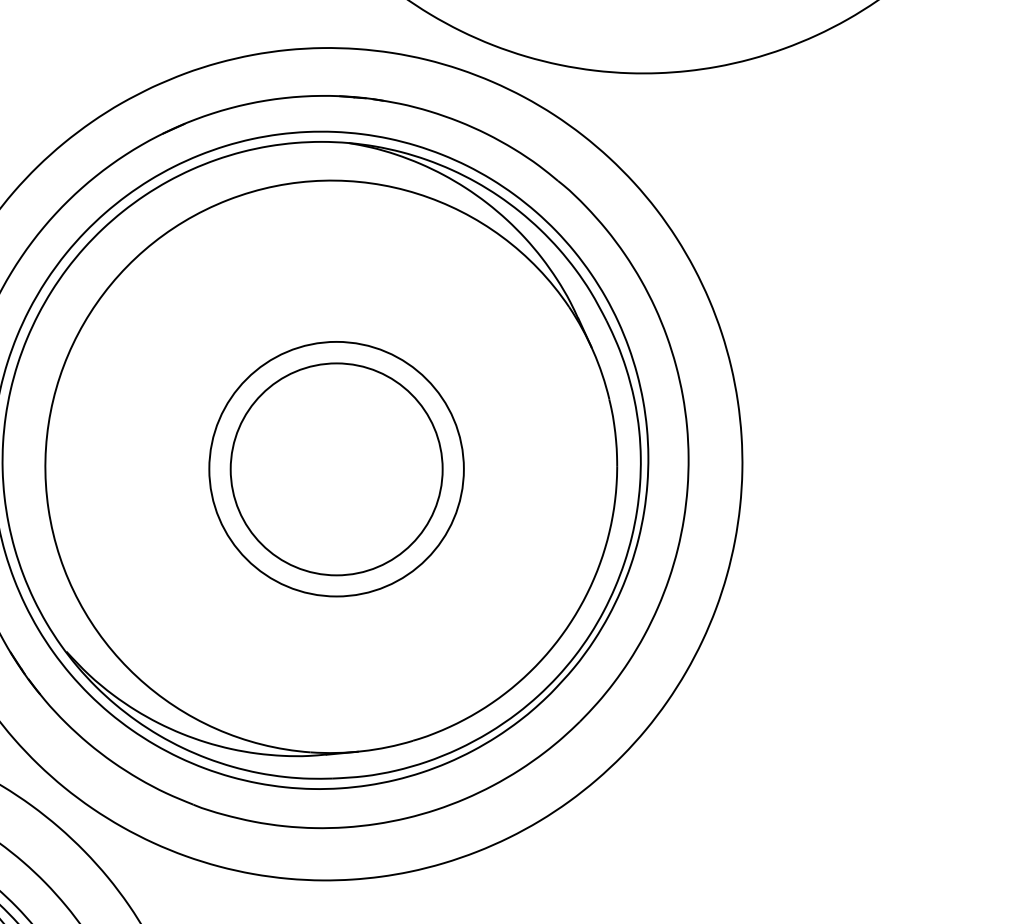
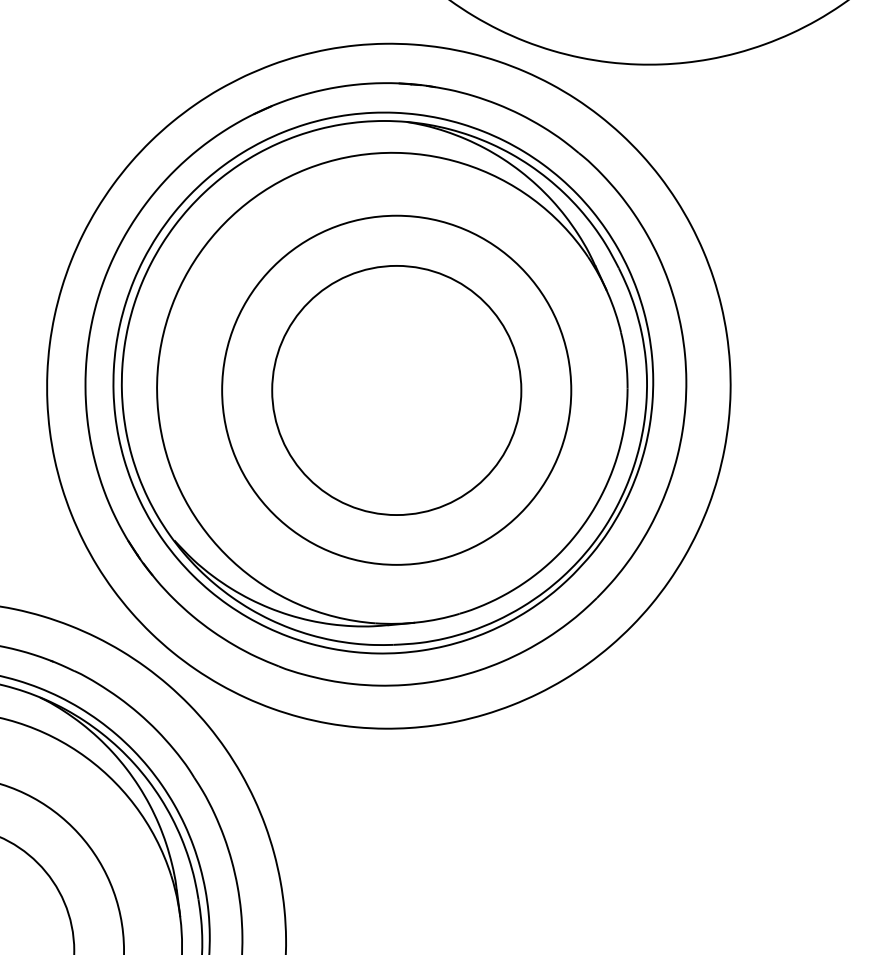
circle: (336, 468) -> (396, 389), size x1.67
circle: (336, 469) -> (396, 390), size x1.43

